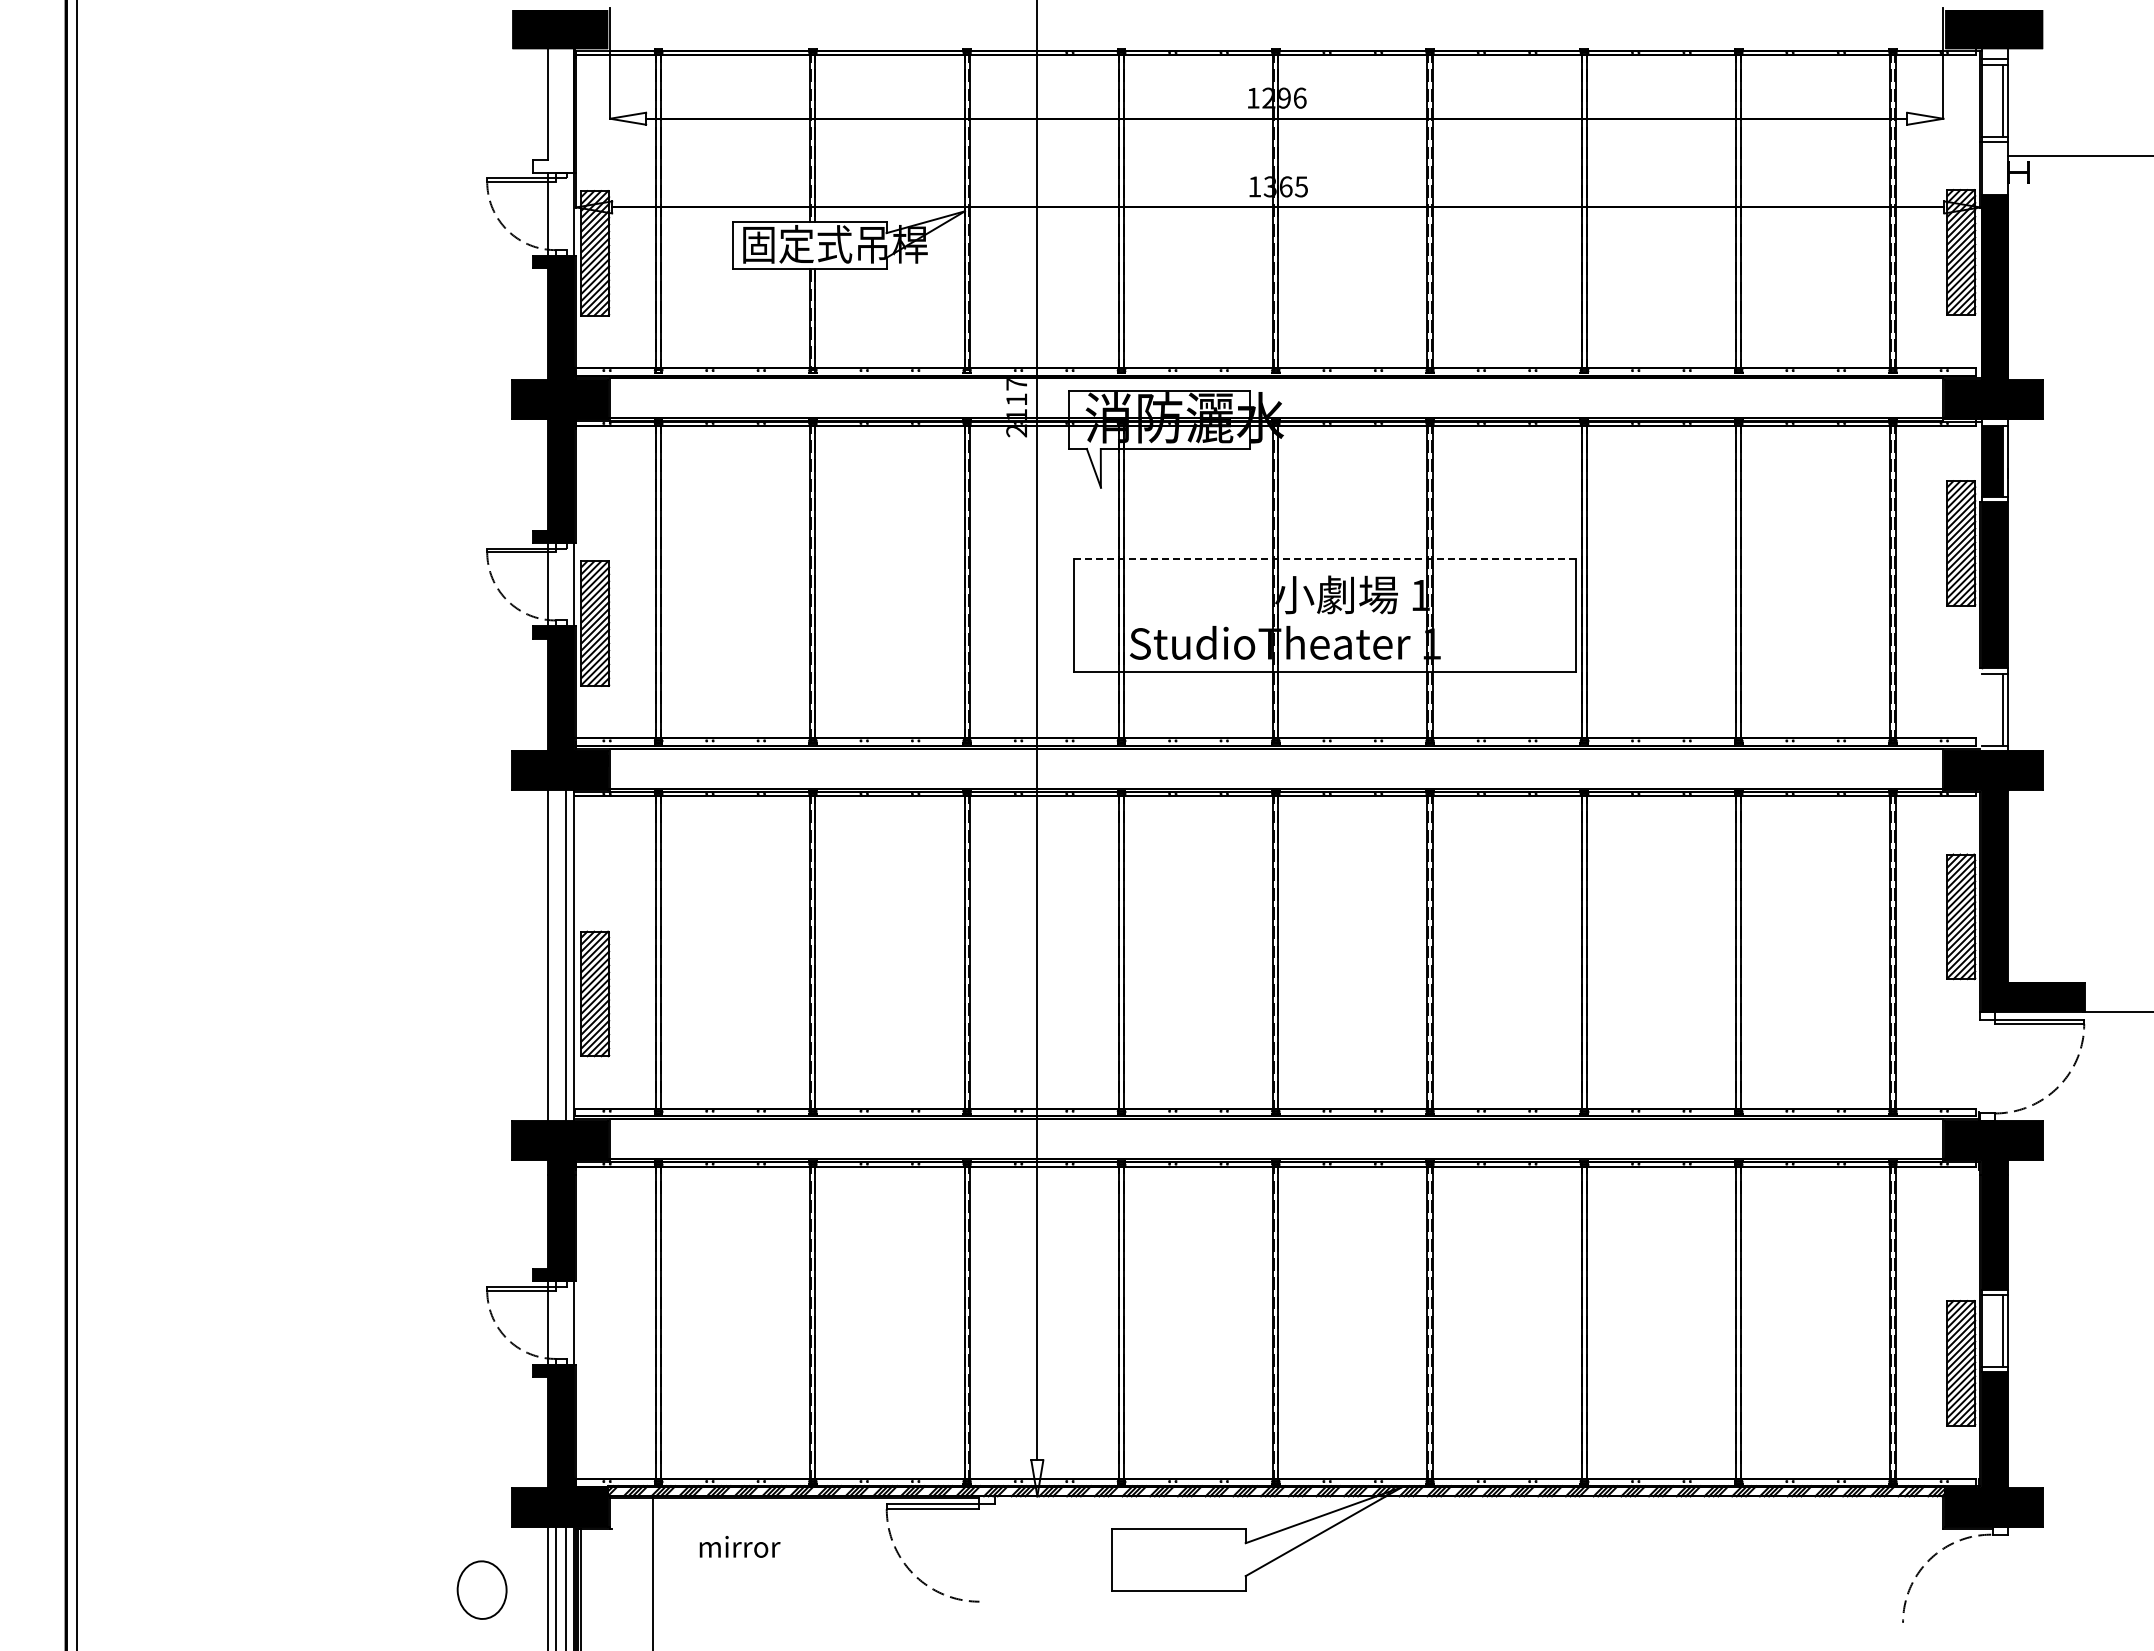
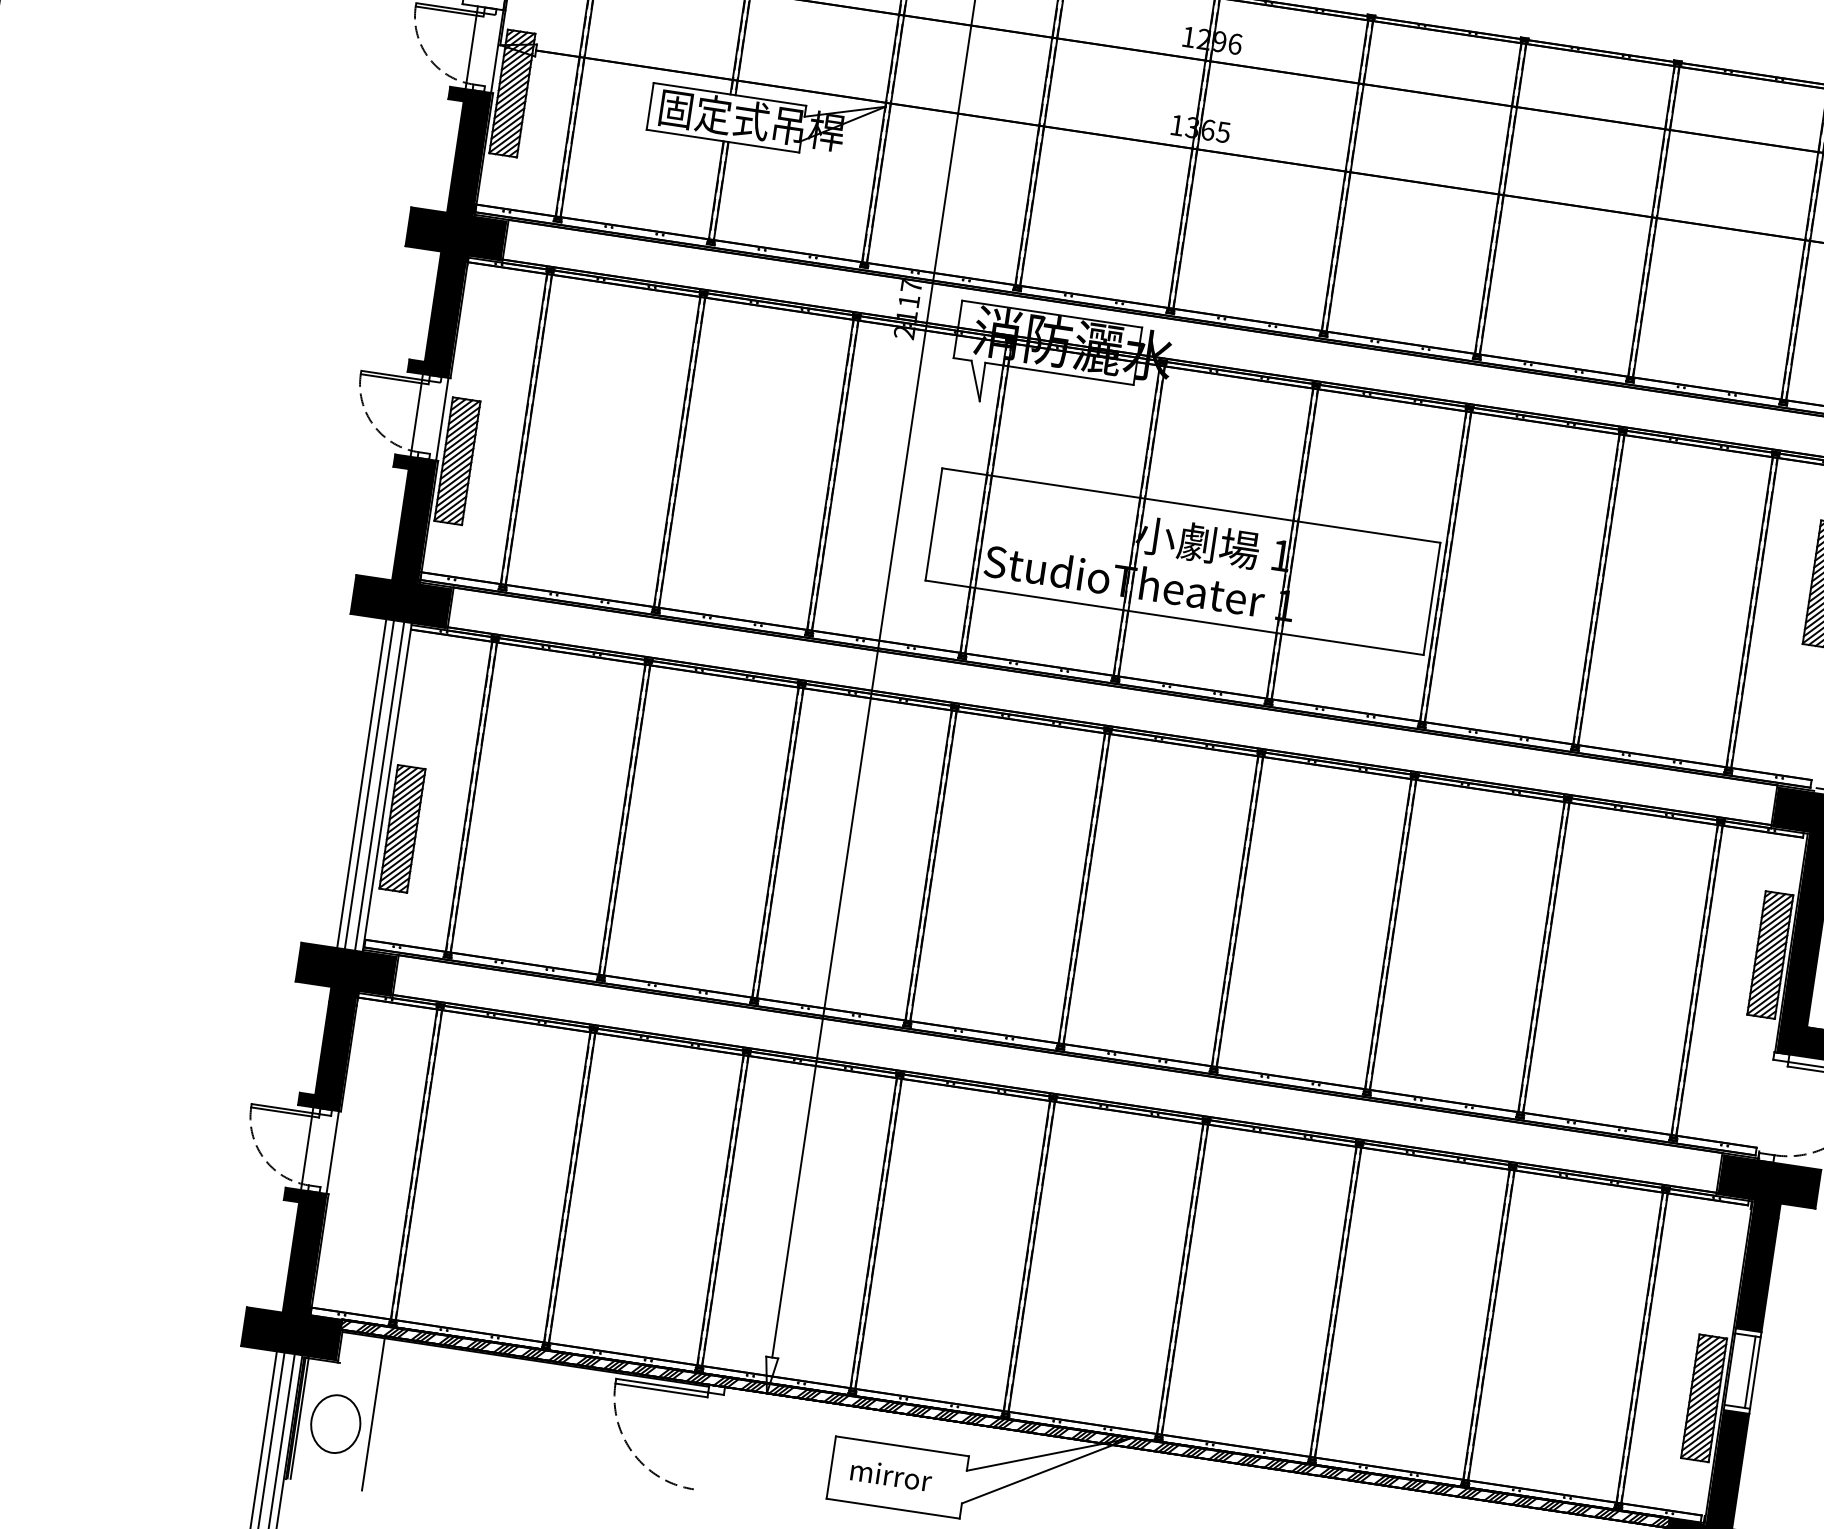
line: (1324, 559) -> (1191, 505), dashed -> solid
line: (556, 954) -> (369, 783), added
text: (739, 1546) -> (890, 1474), moved
part: (481, 1589) -> (335, 1423), moved

